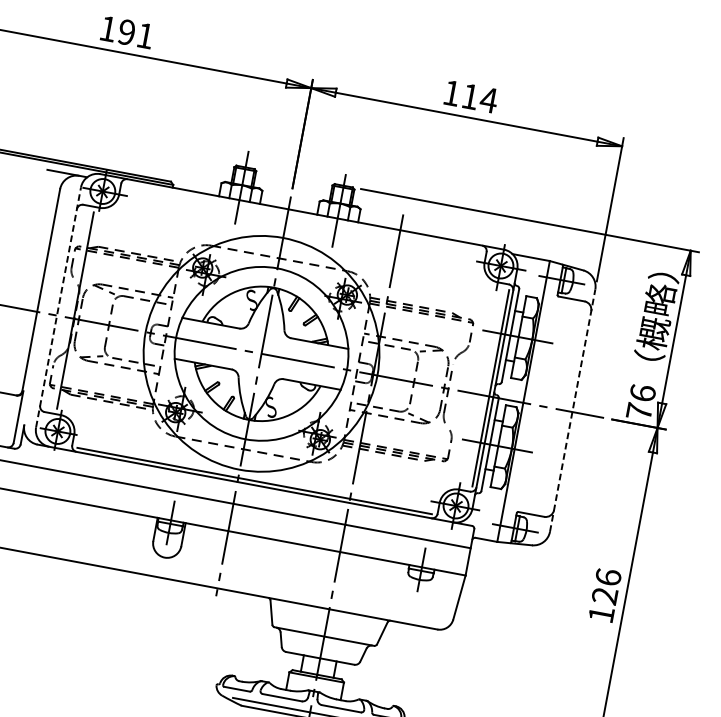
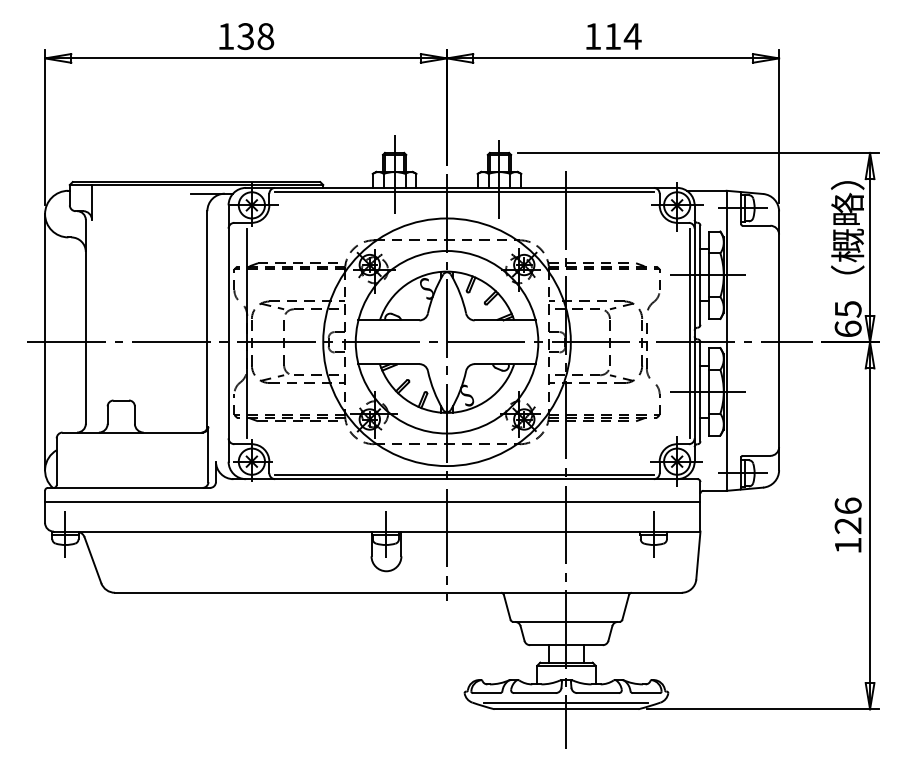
text: (135, 34) -> (255, 36), 191 -> 138
line: (304, 216) -> (464, 192), added
line: (58, 307) -> (228, 333), dashed -> solid
text: (640, 401) -> (847, 318), 76 -> 65
line: (573, 410) -> (779, 340), dashed -> solid

